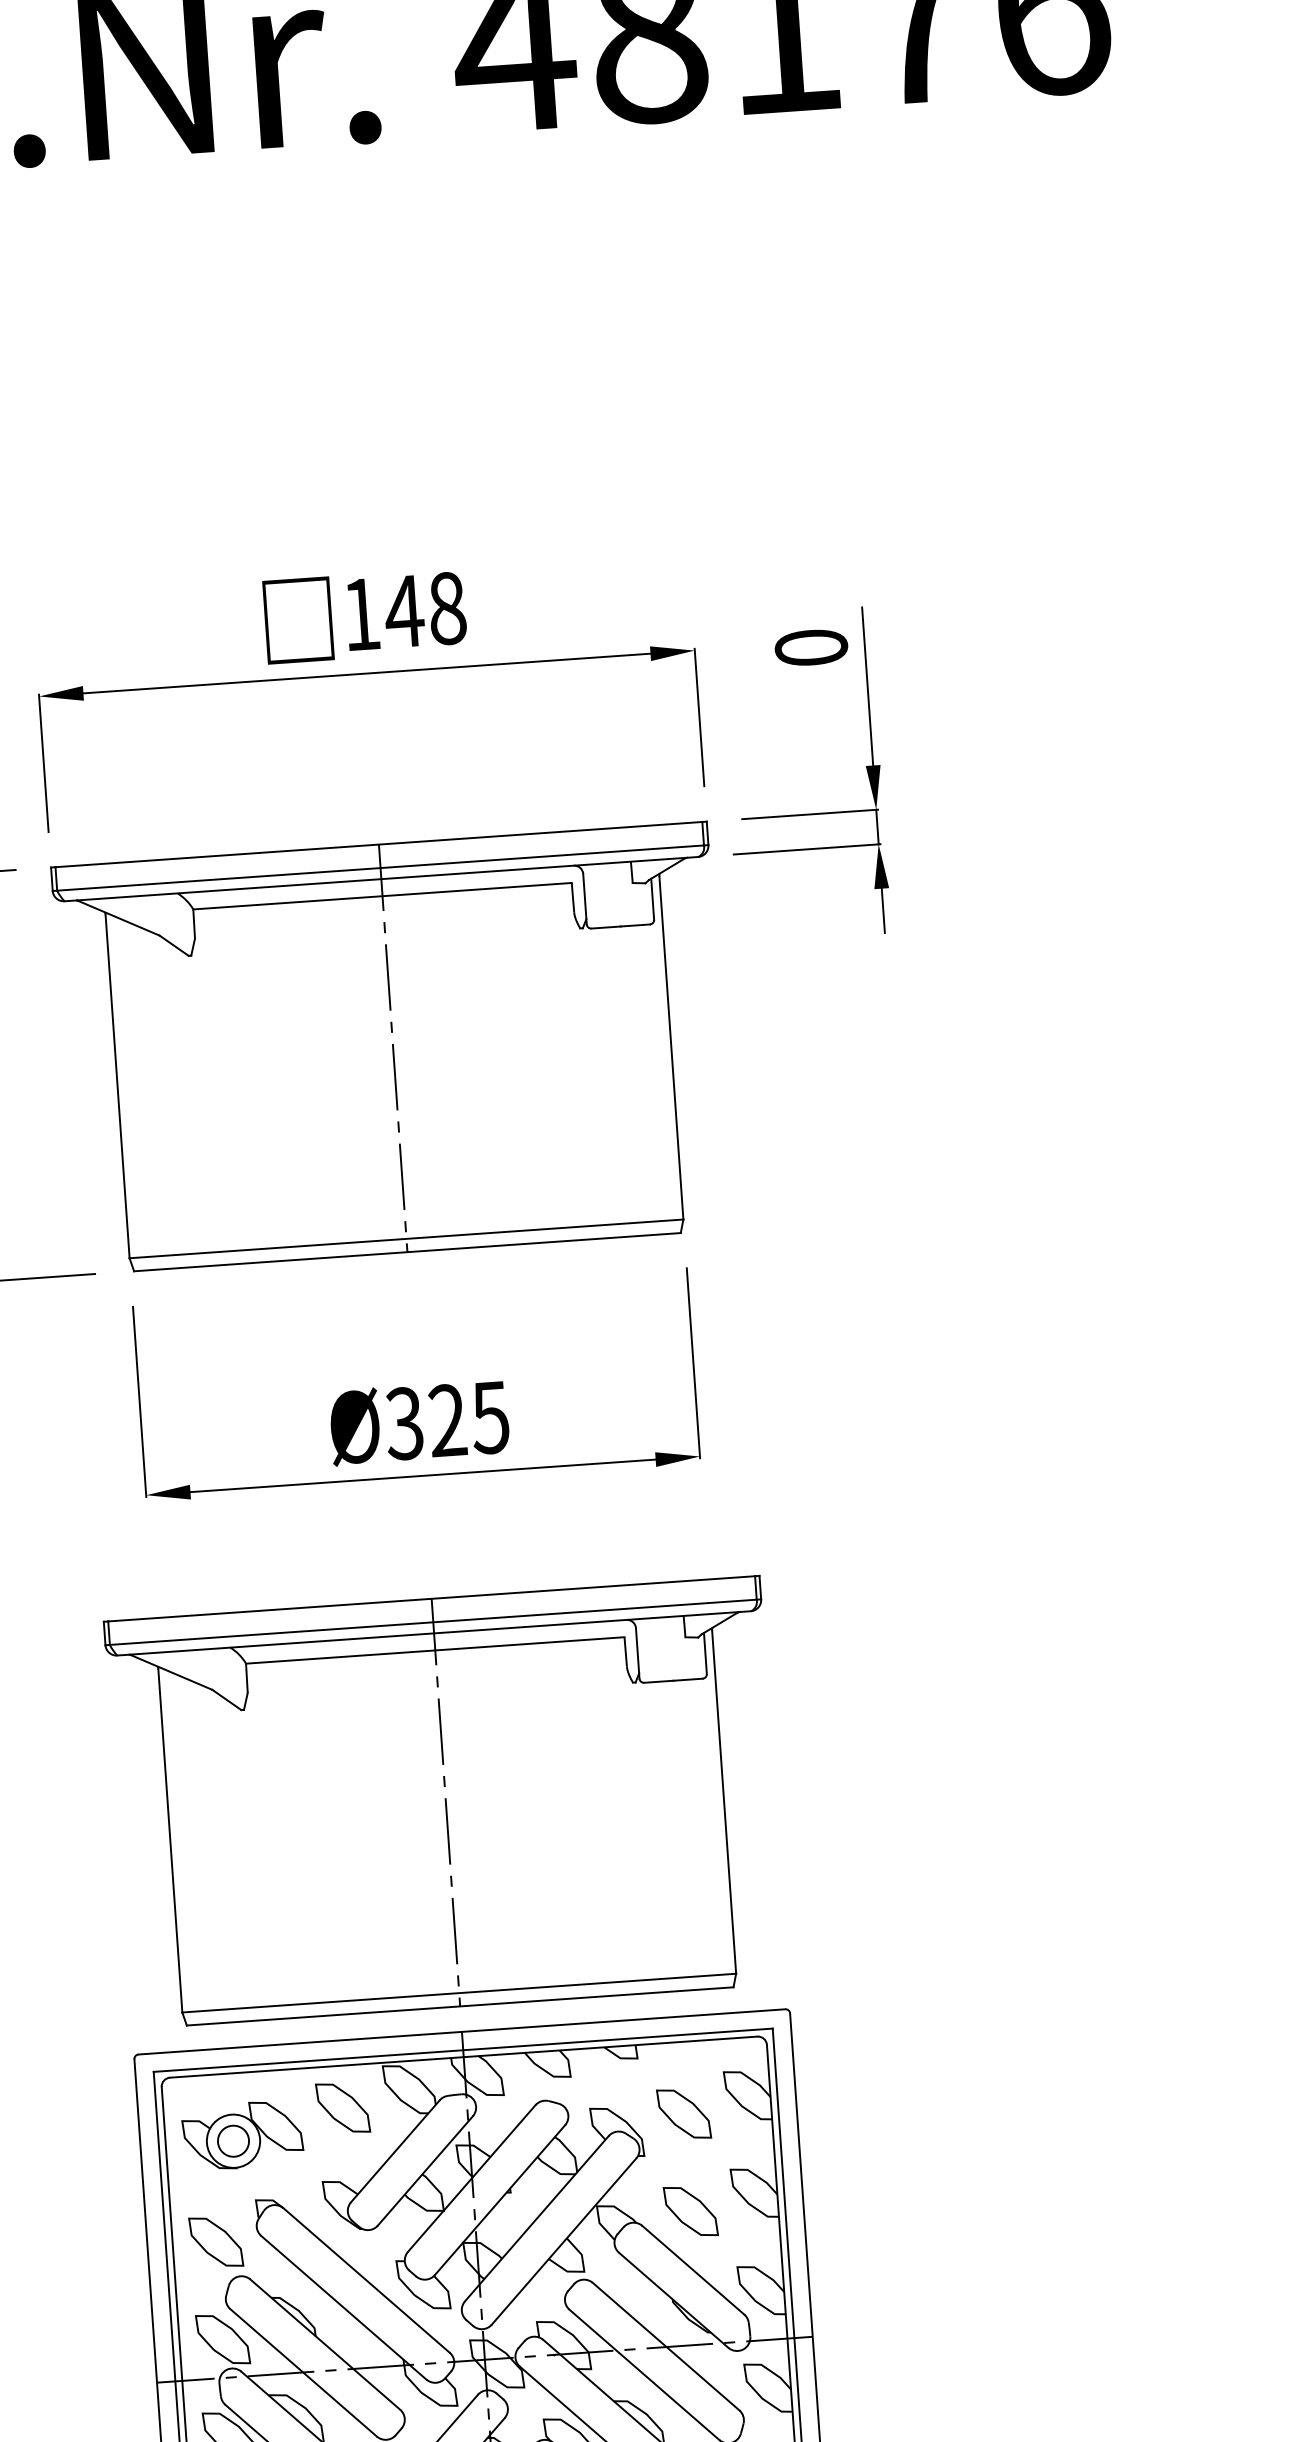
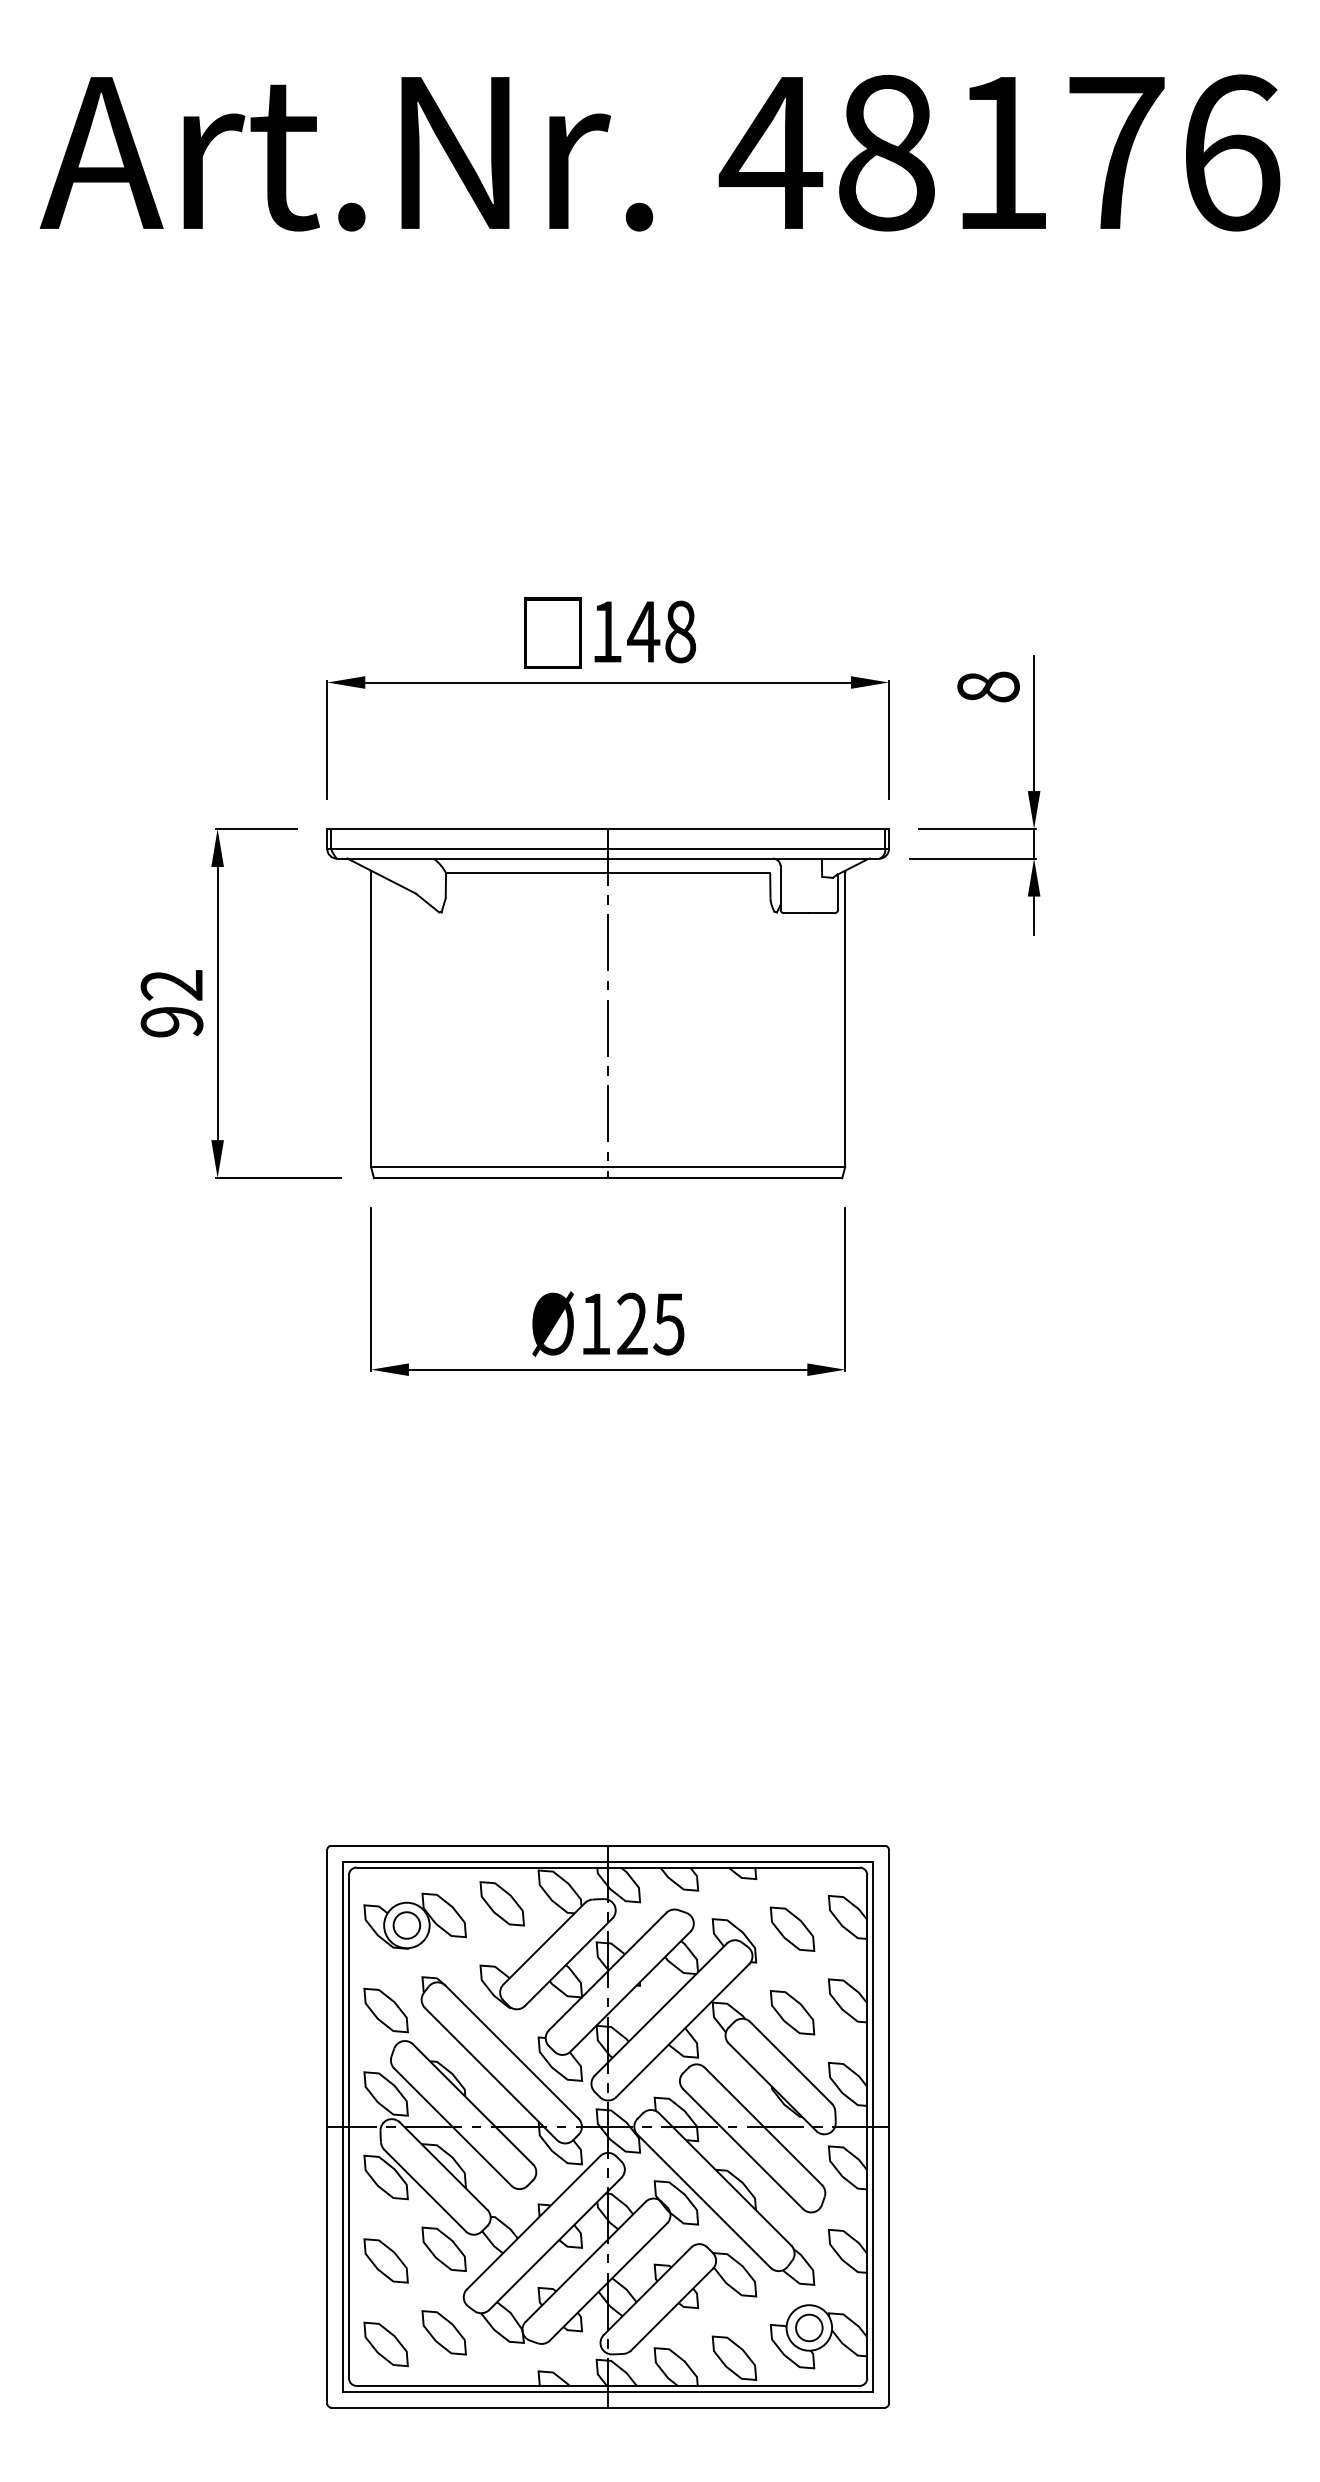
text: (811, 647) -> (988, 686), 0 -> 8
text: (403, 1423) -> (594, 1323), Ø325 -> Ø125
part: (445, 1802) -> (607, 1649), removed

